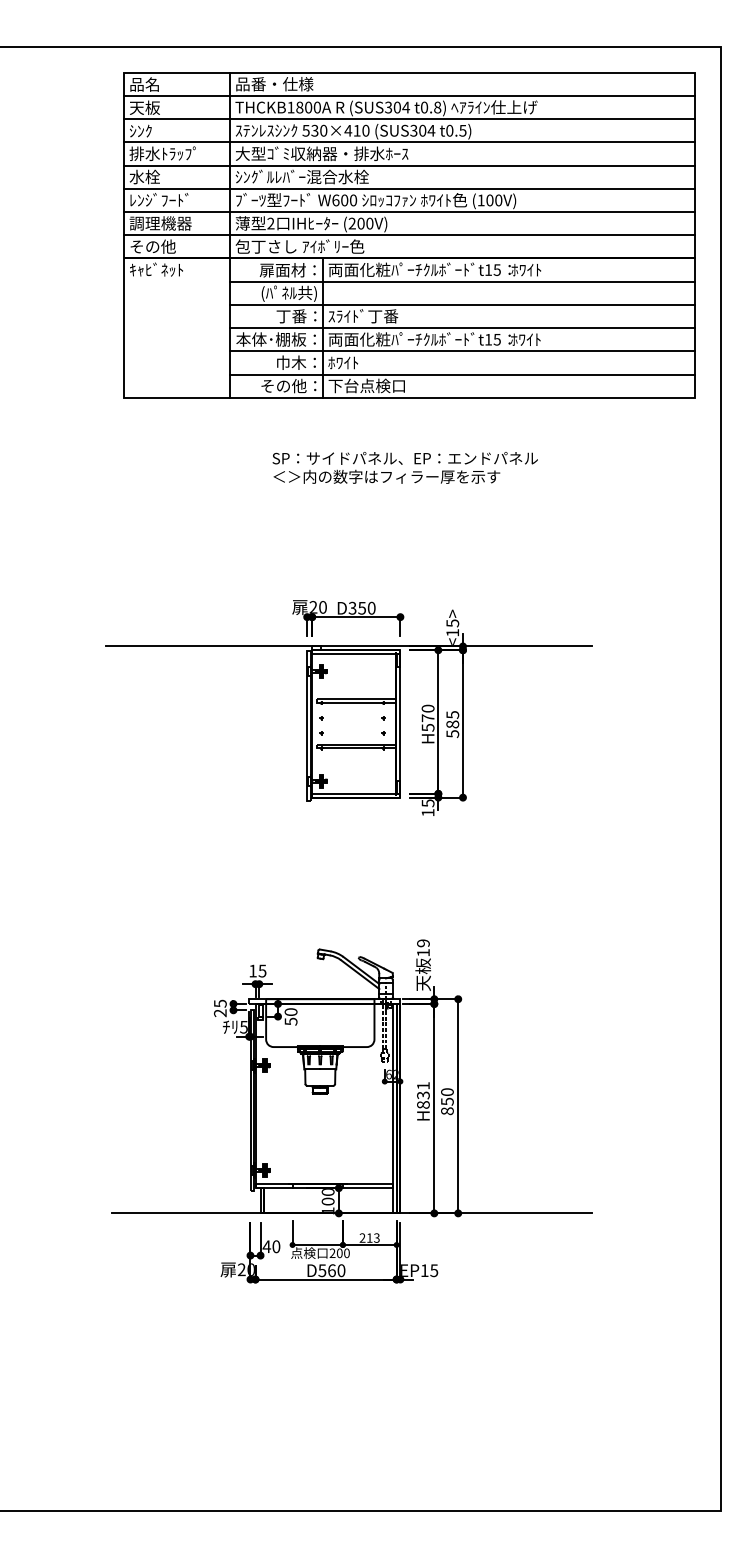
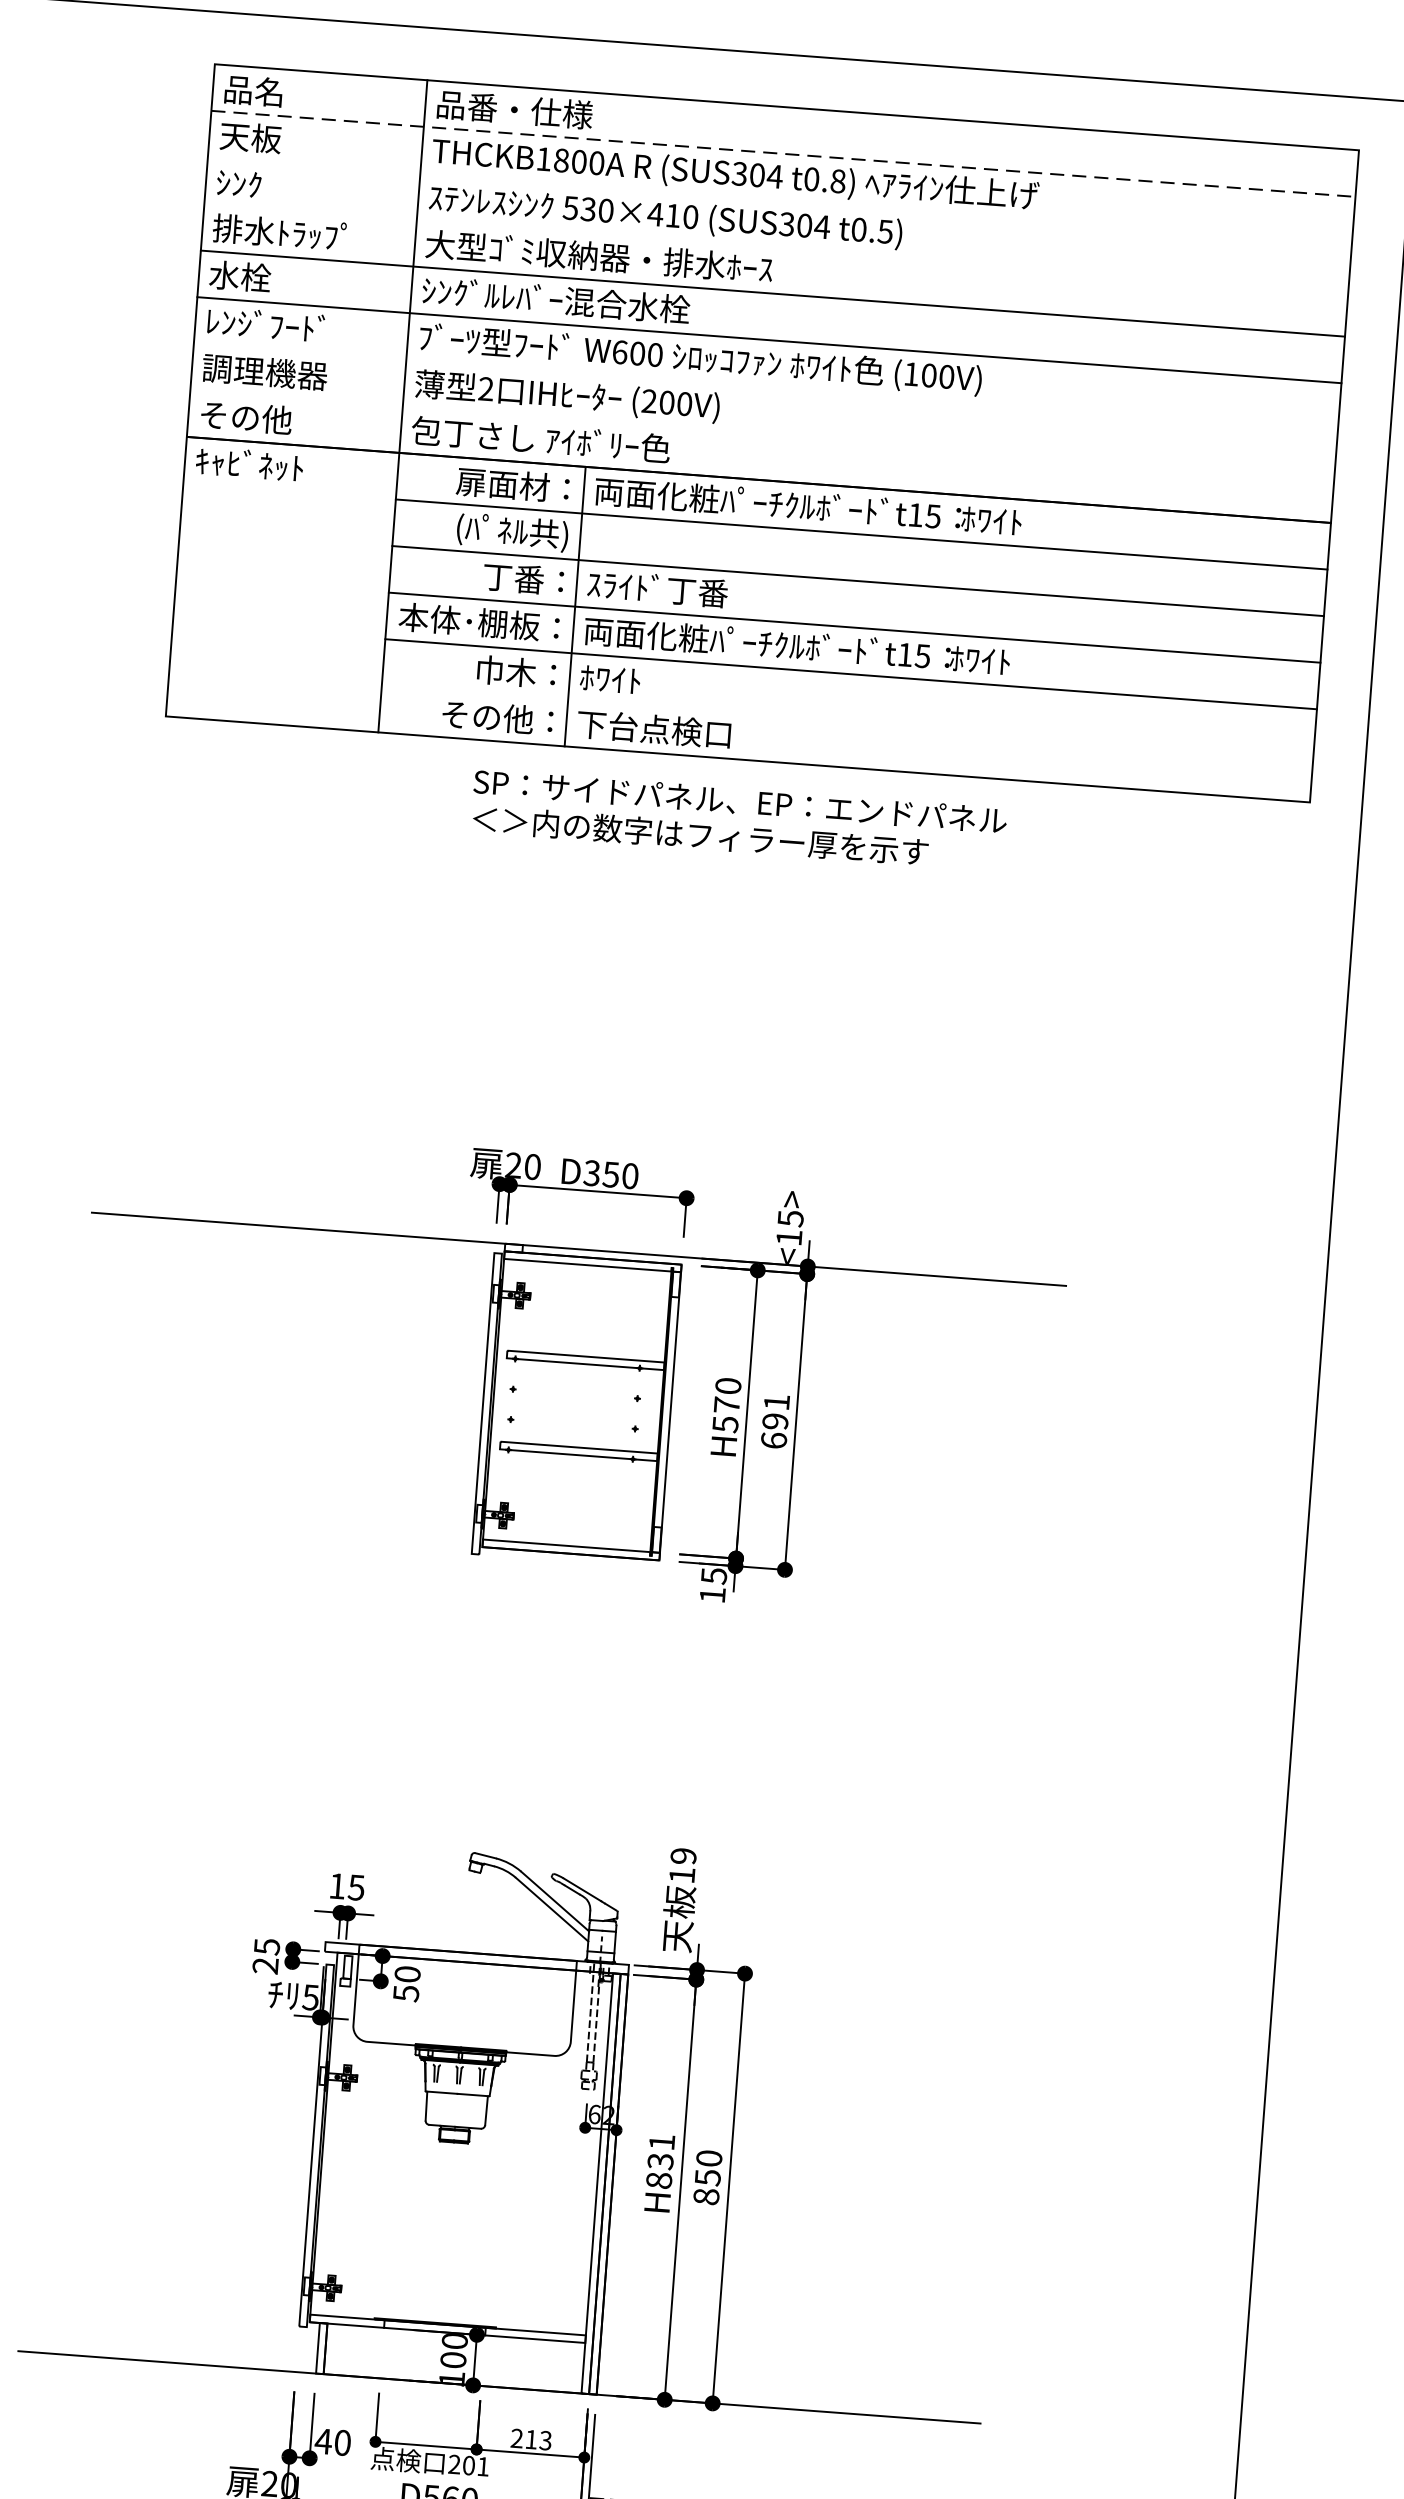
line: (409, 96) -> (783, 154), solid -> dashed
line: (409, 119) -> (779, 201), removed
line: (409, 142) -> (776, 247), removed
line: (409, 212) -> (765, 387), removed
line: (409, 235) -> (762, 433), removed
line: (462, 374) -> (847, 720), removed
text: (404, 467) -> (737, 819), moved
text: (452, 724) -> (774, 1421), 585 -> 691
text: (346, 1253) -> (482, 2467), 200 -> 201

